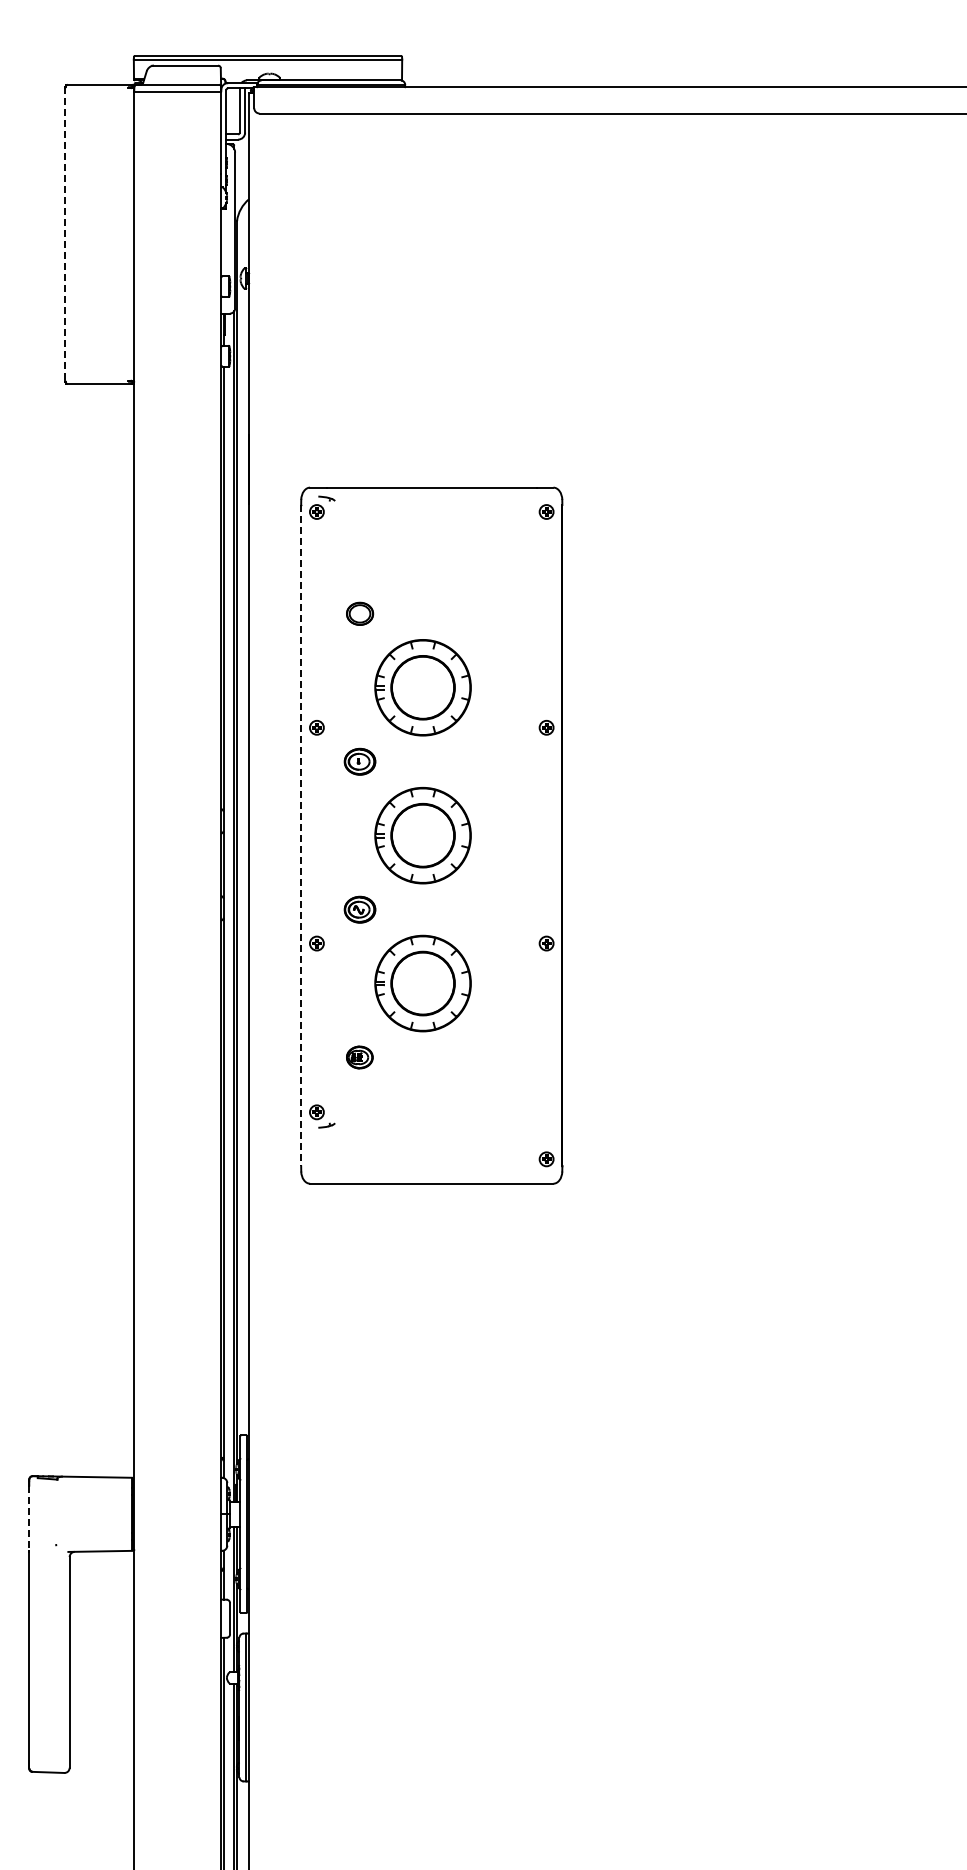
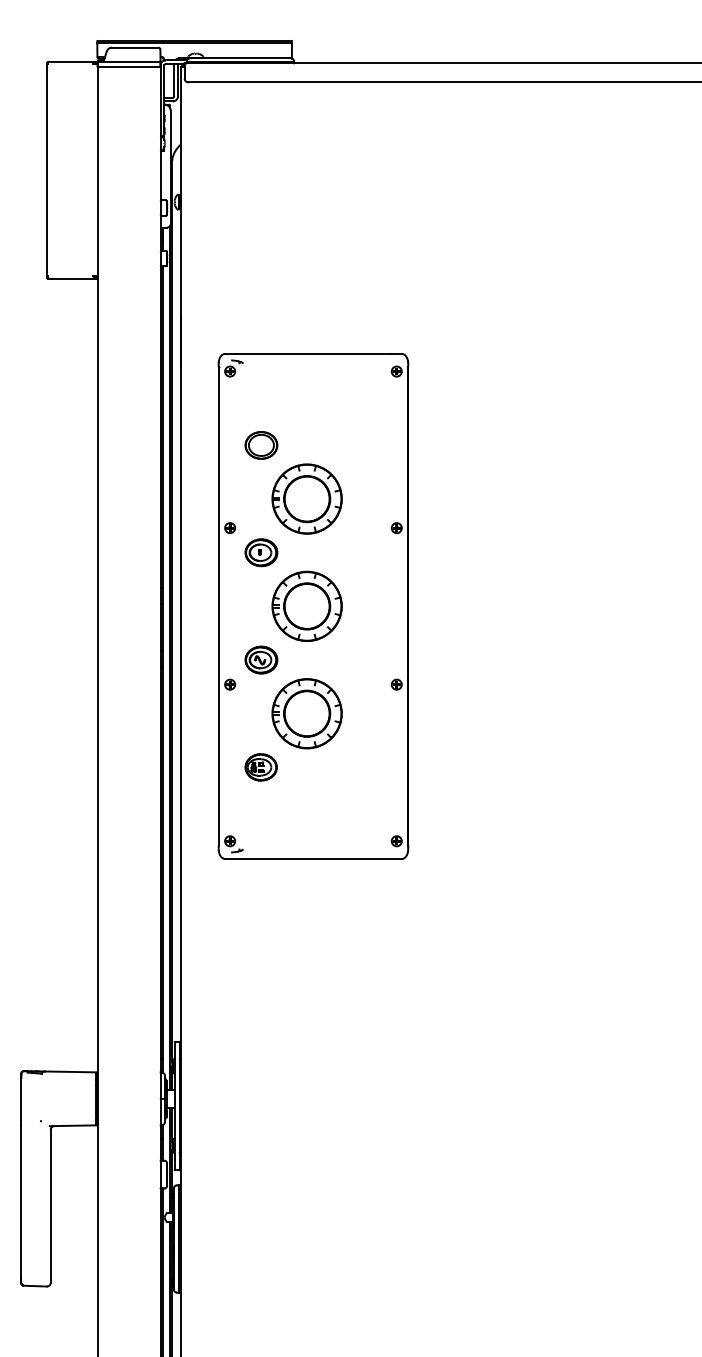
line: (64, 234) -> (46, 170), dashed -> solid
part: (359, 613) -> (261, 445), size x1.67
part: (359, 761) -> (261, 552), size x1.43
line: (301, 836) -> (218, 607), dashed -> solid
part: (359, 909) -> (261, 659), size x1.43
part: (359, 1057) -> (261, 767), size x1.67
part: (322, 1116) -> (234, 844), moved
line: (29, 1518) -> (21, 1101), dashed -> solid

